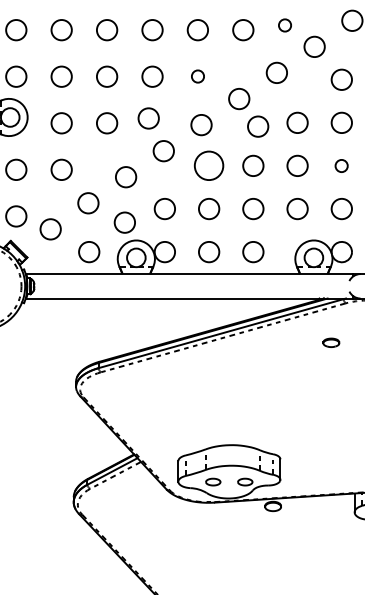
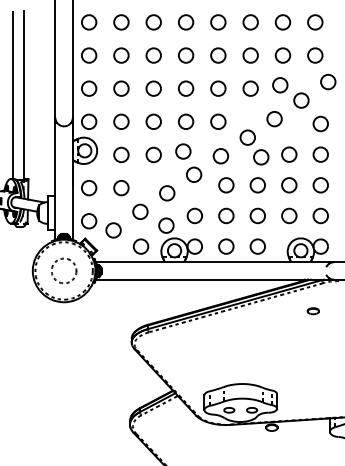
circle: (285, 25) -> (280, 85), size x1.67
circle: (198, 76) -> (218, 121), size x1.67
circle: (209, 166) -> (226, 185), size x0.71
circle: (341, 166) -> (320, 185), size x1.67

